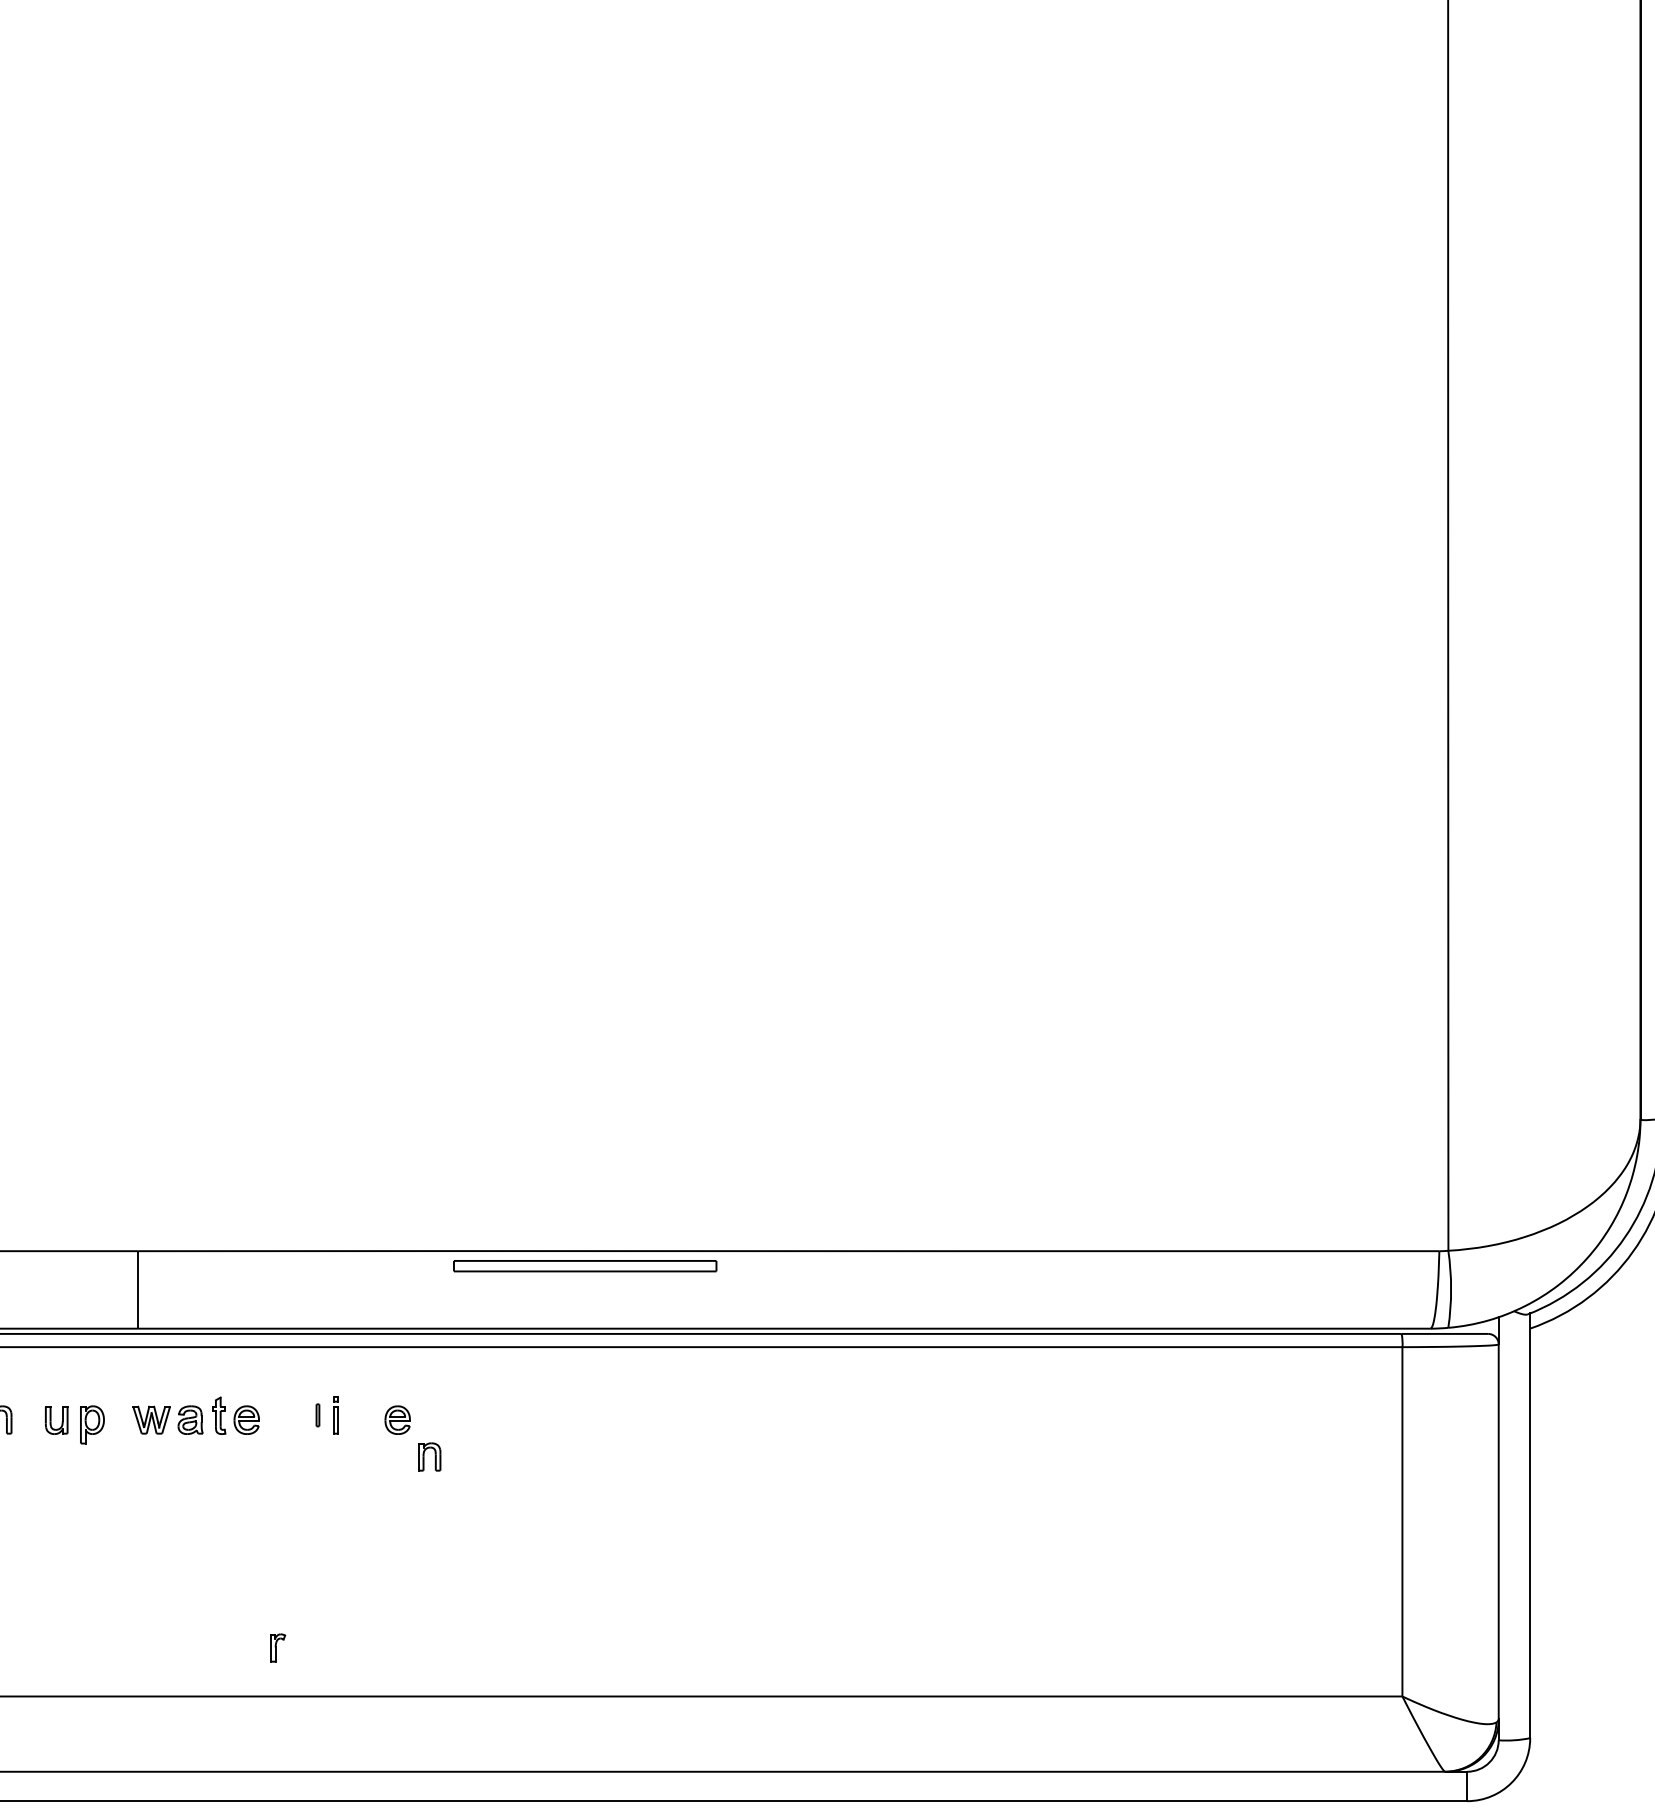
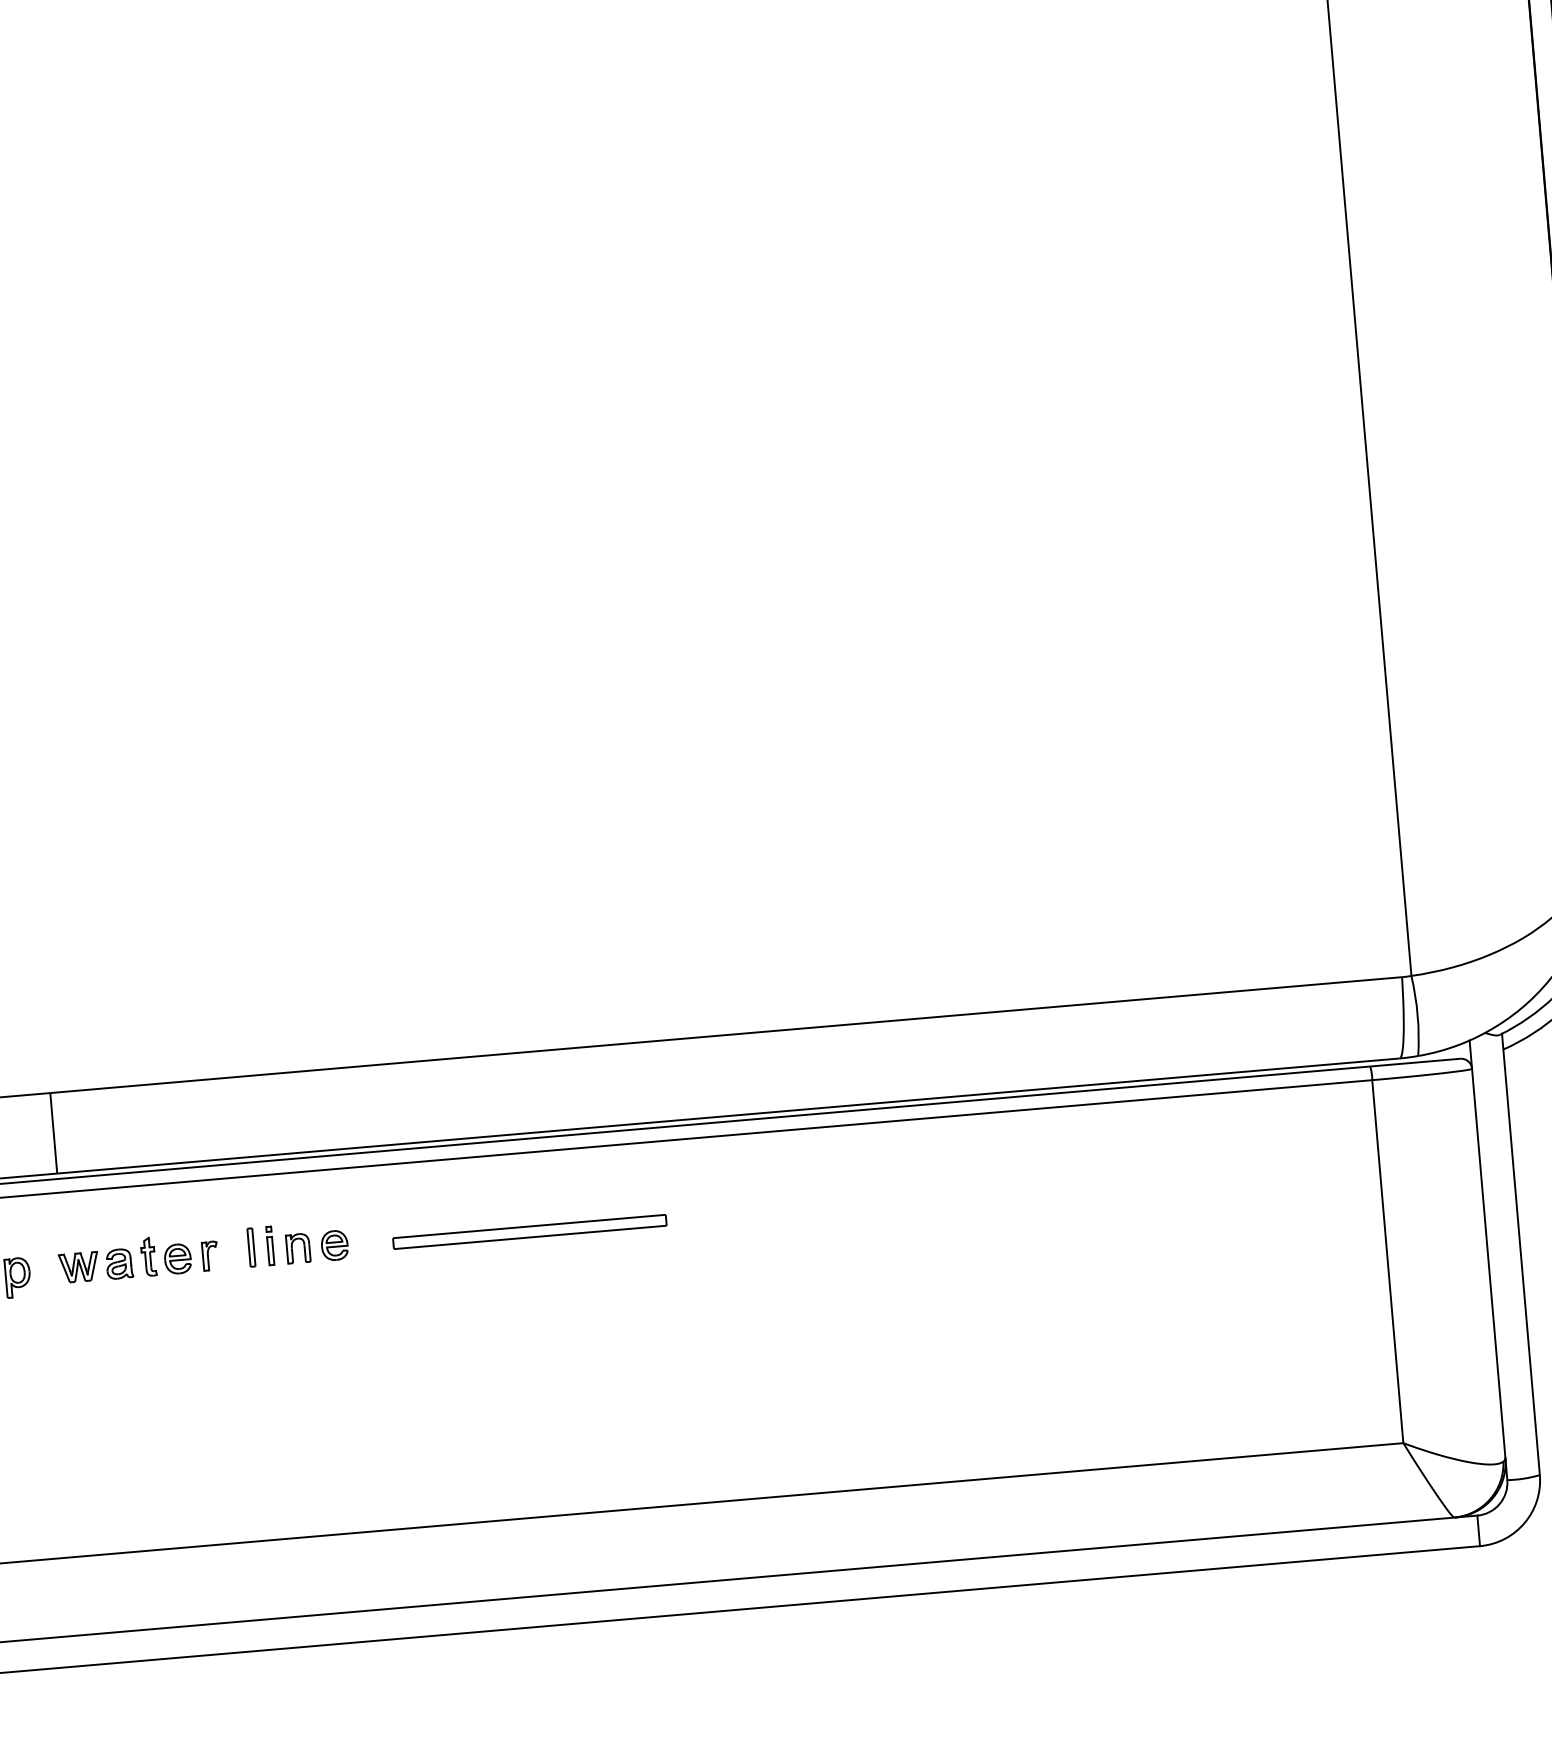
part: (585, 1266) -> (530, 1232), moved
part: (317, 1415) -> (251, 1247), size x1.67
part: (429, 1456) -> (298, 1247), moved
part: (278, 1647) -> (210, 1255), moved

